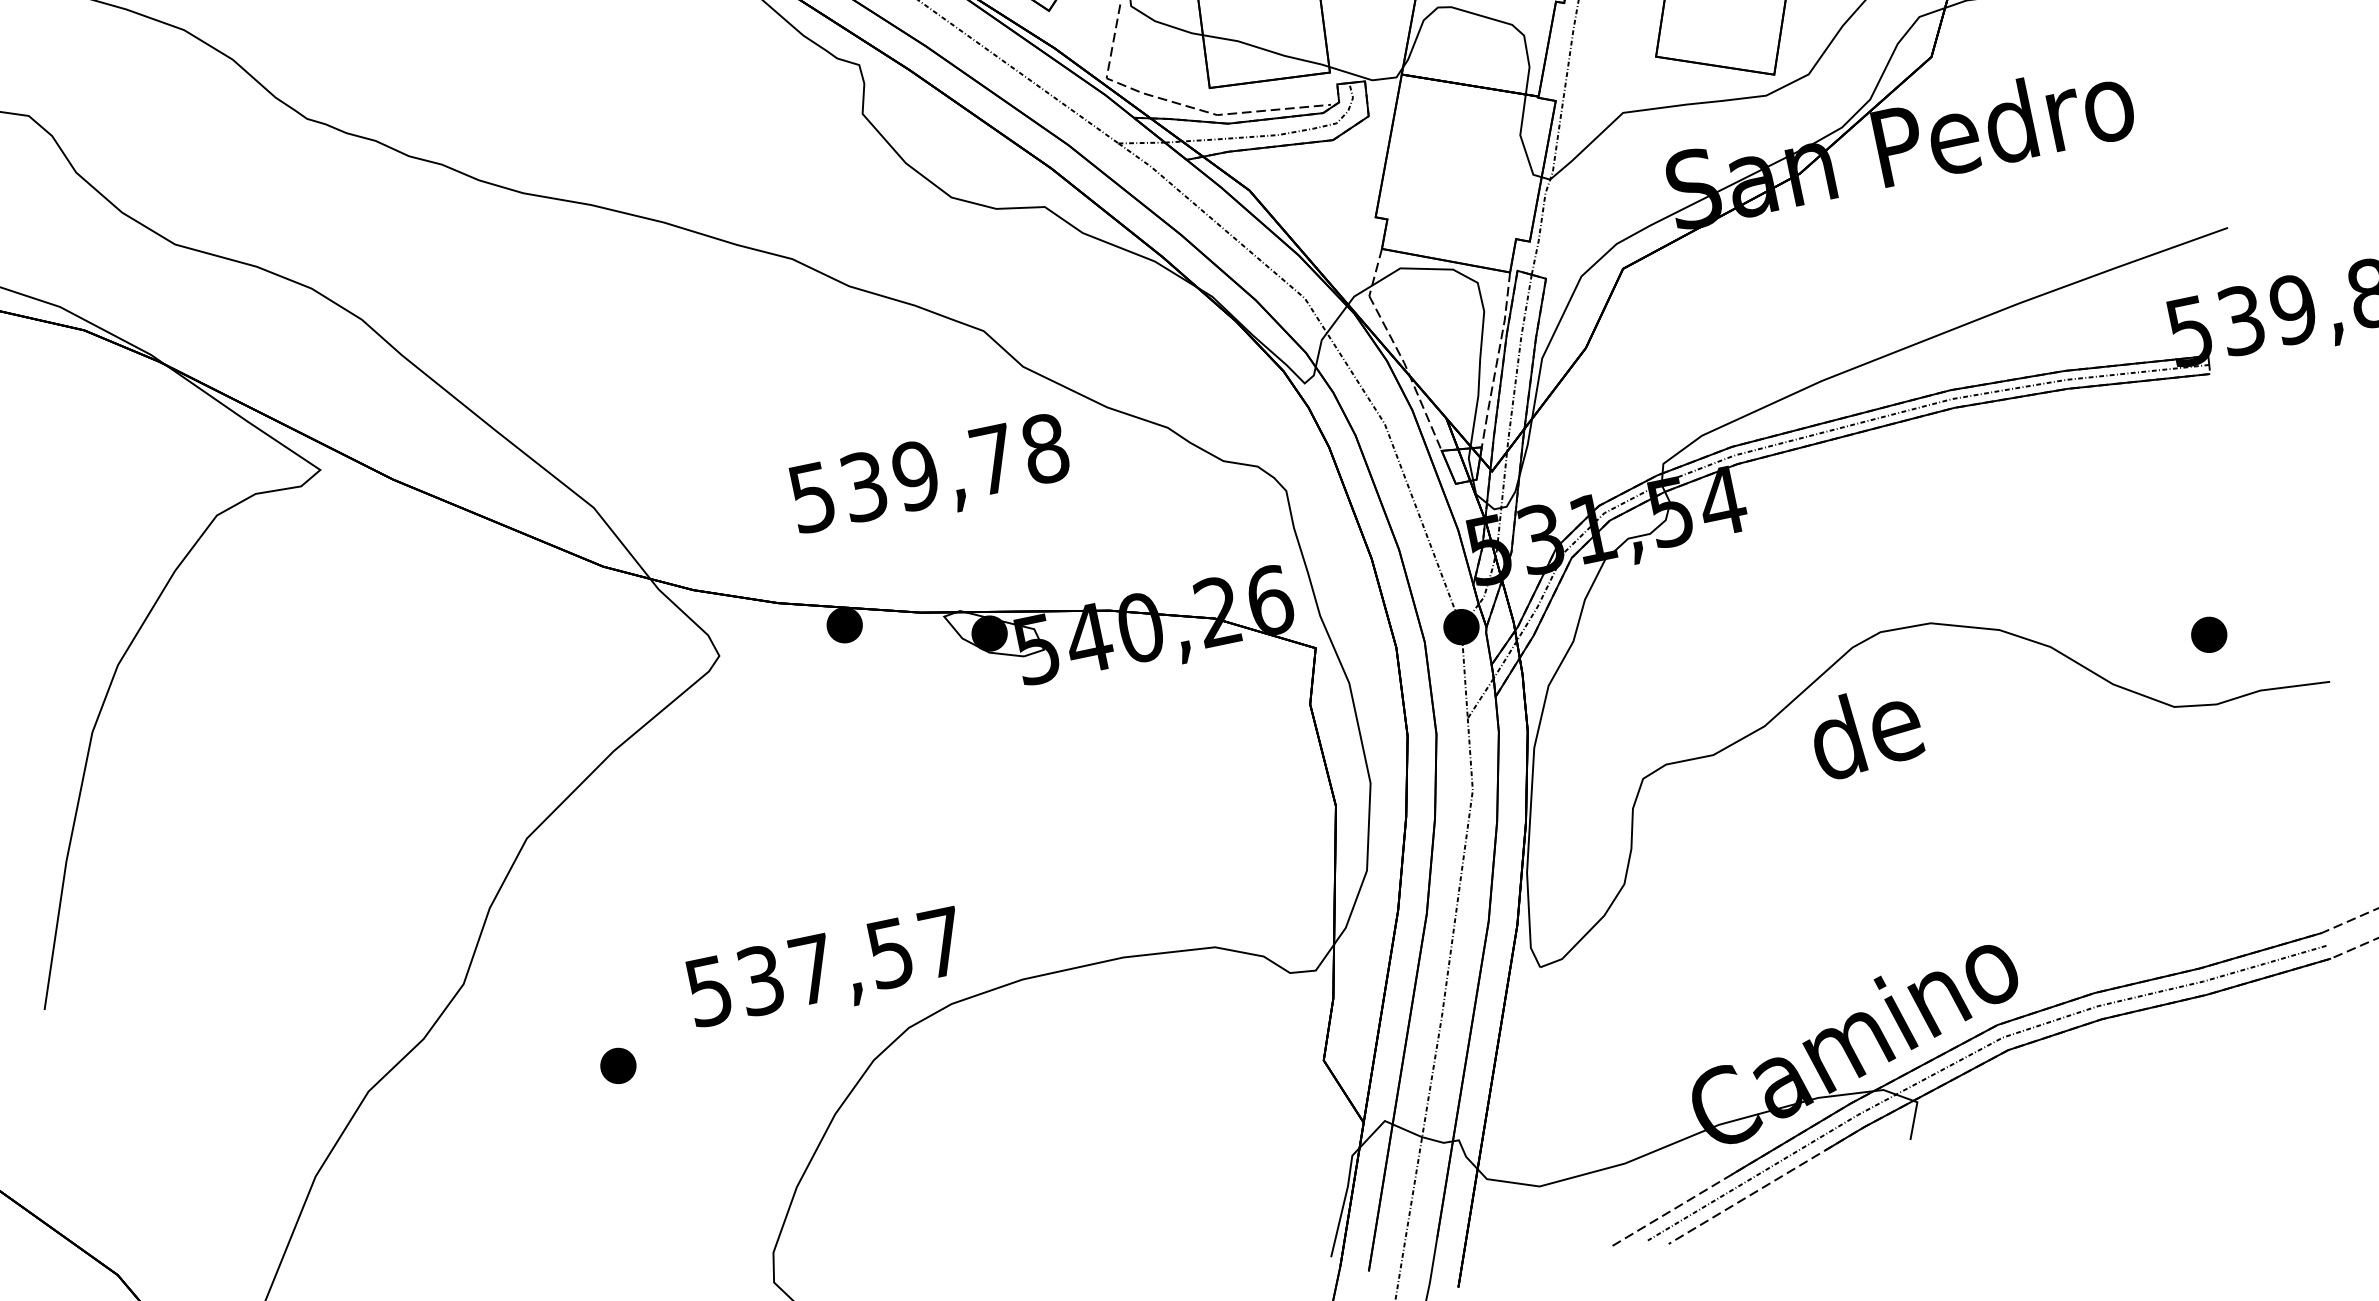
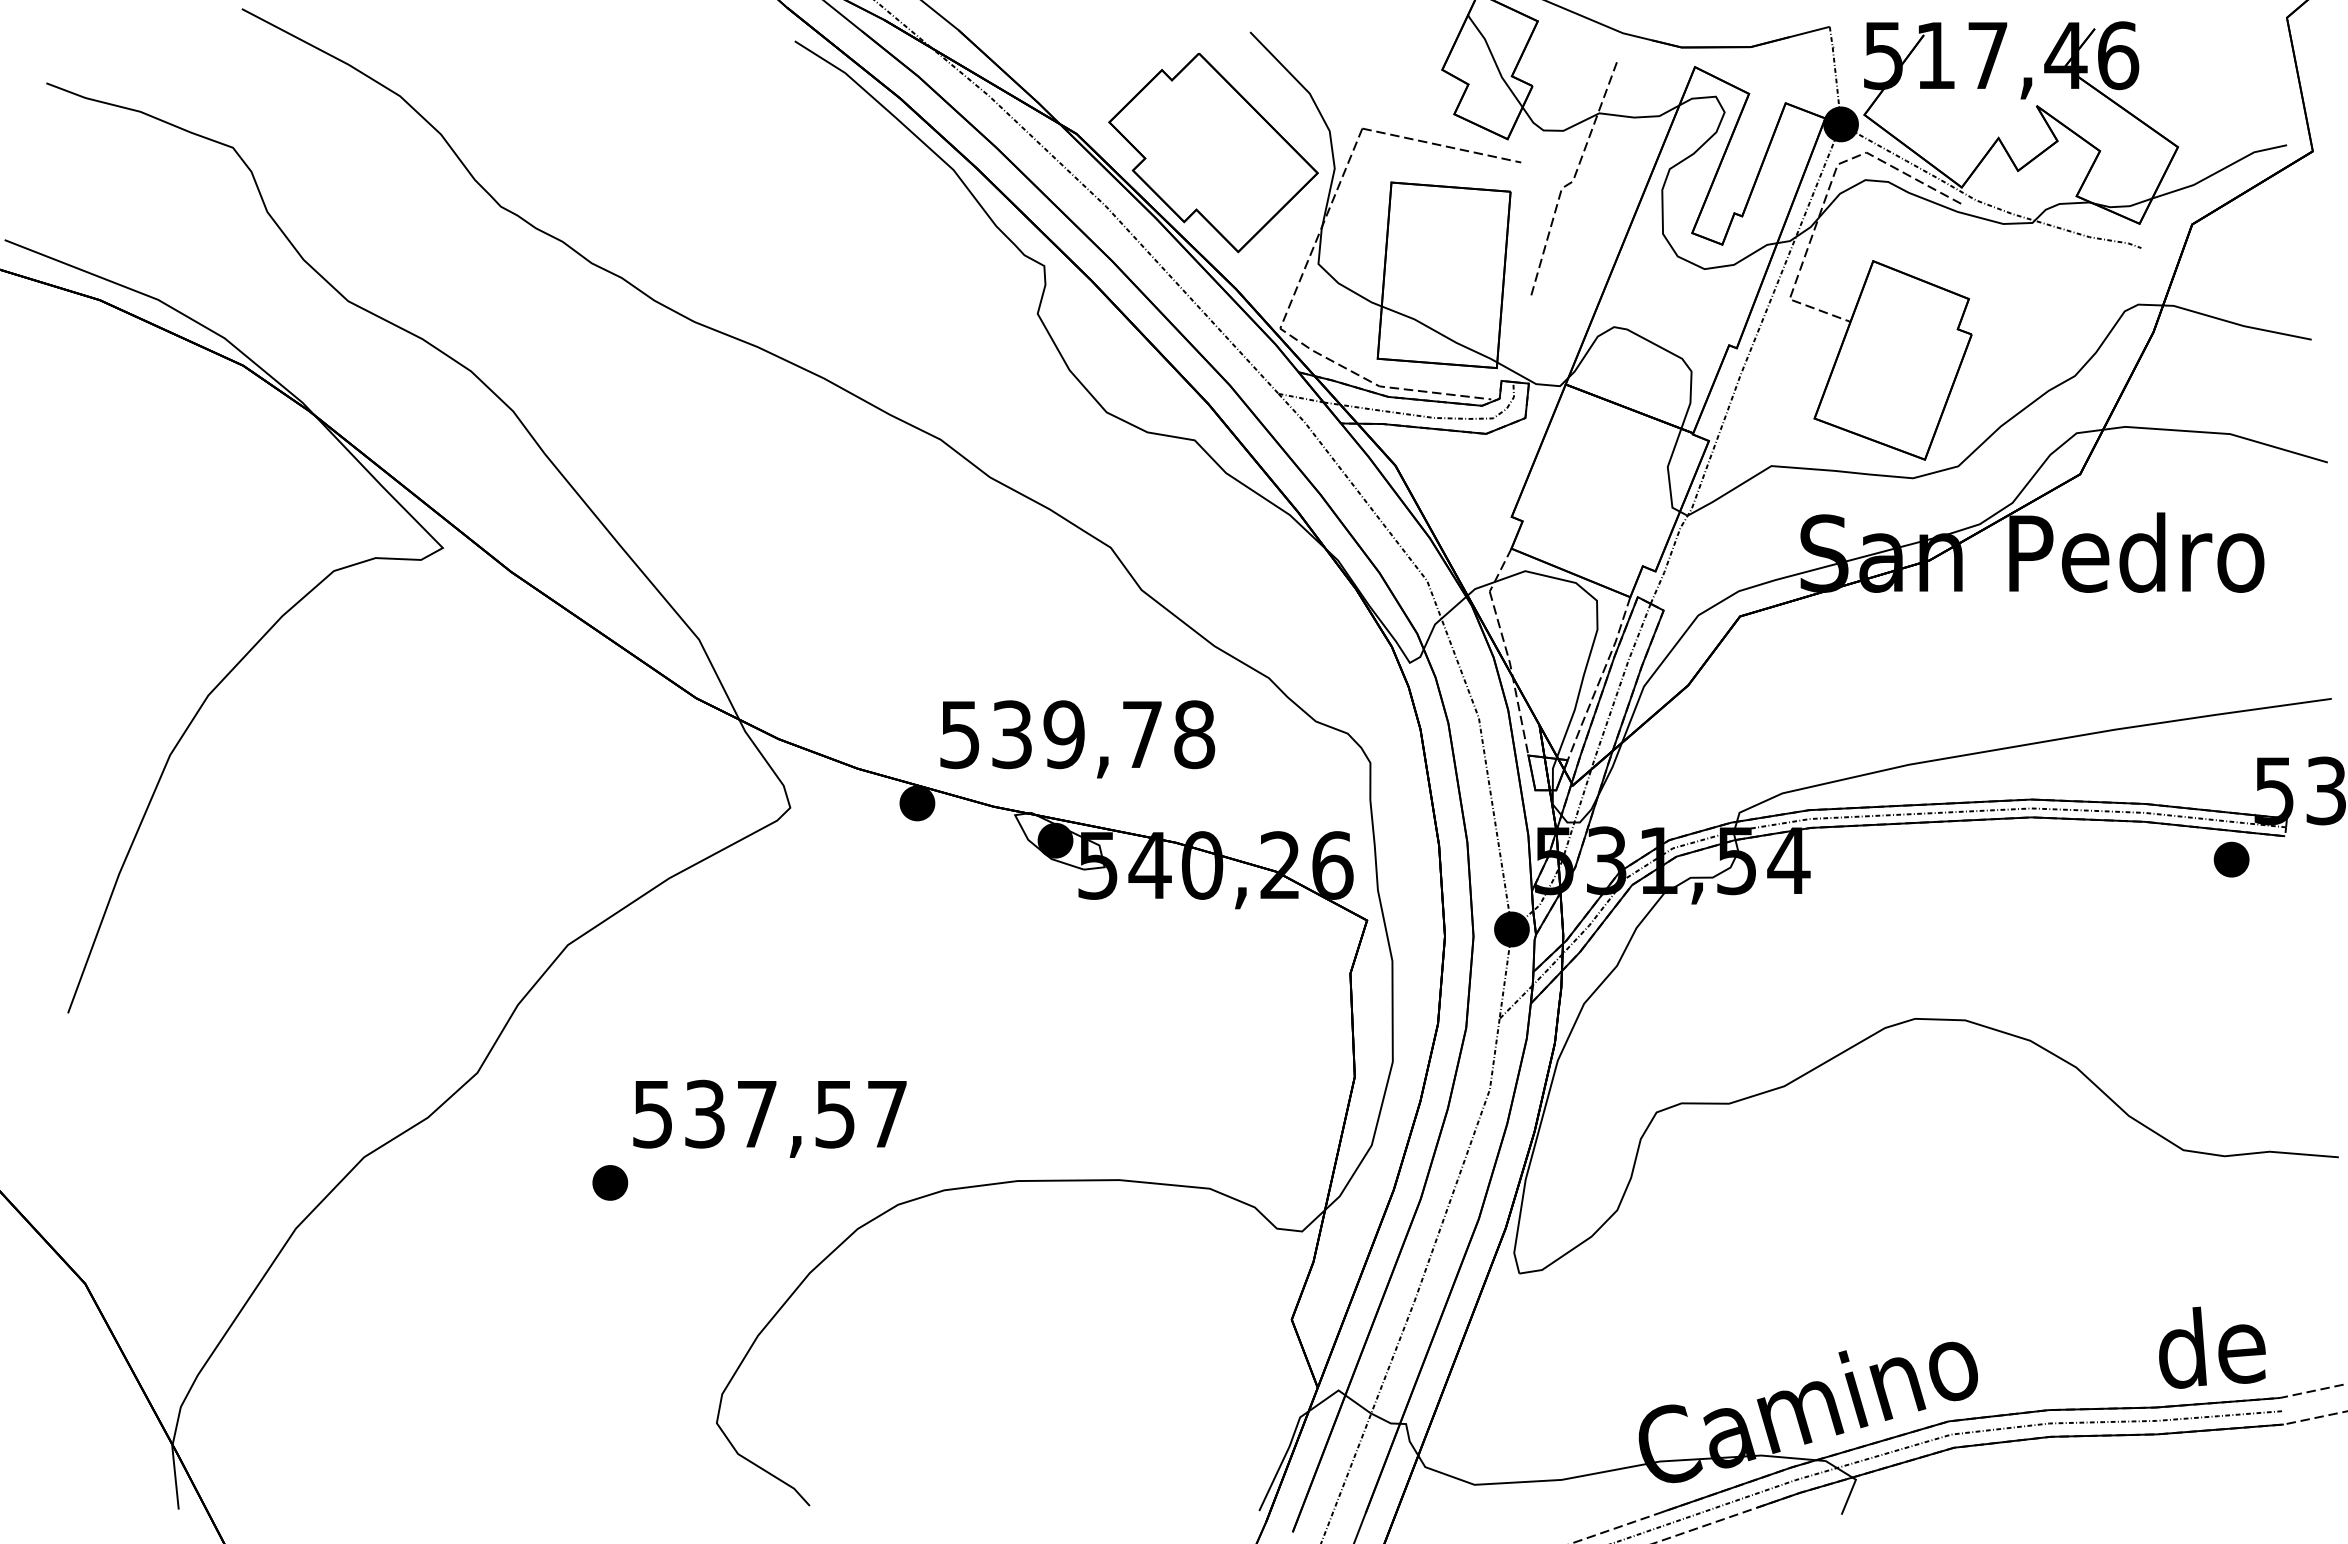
text: (930, 477) -> (1077, 739), moved
part: (2209, 634) -> (2231, 859), moved
text: (1866, 731) -> (2212, 1347), moved
text: (825, 971) -> (769, 1118), moved

